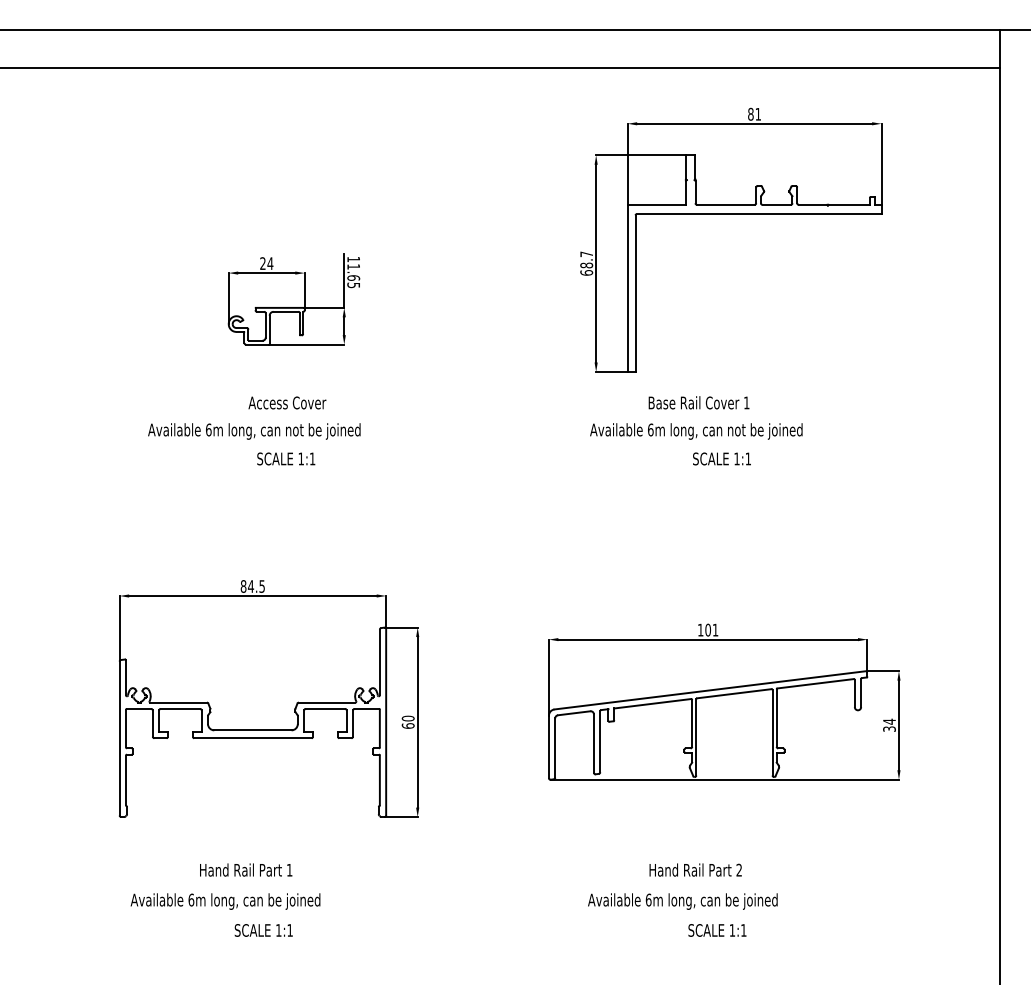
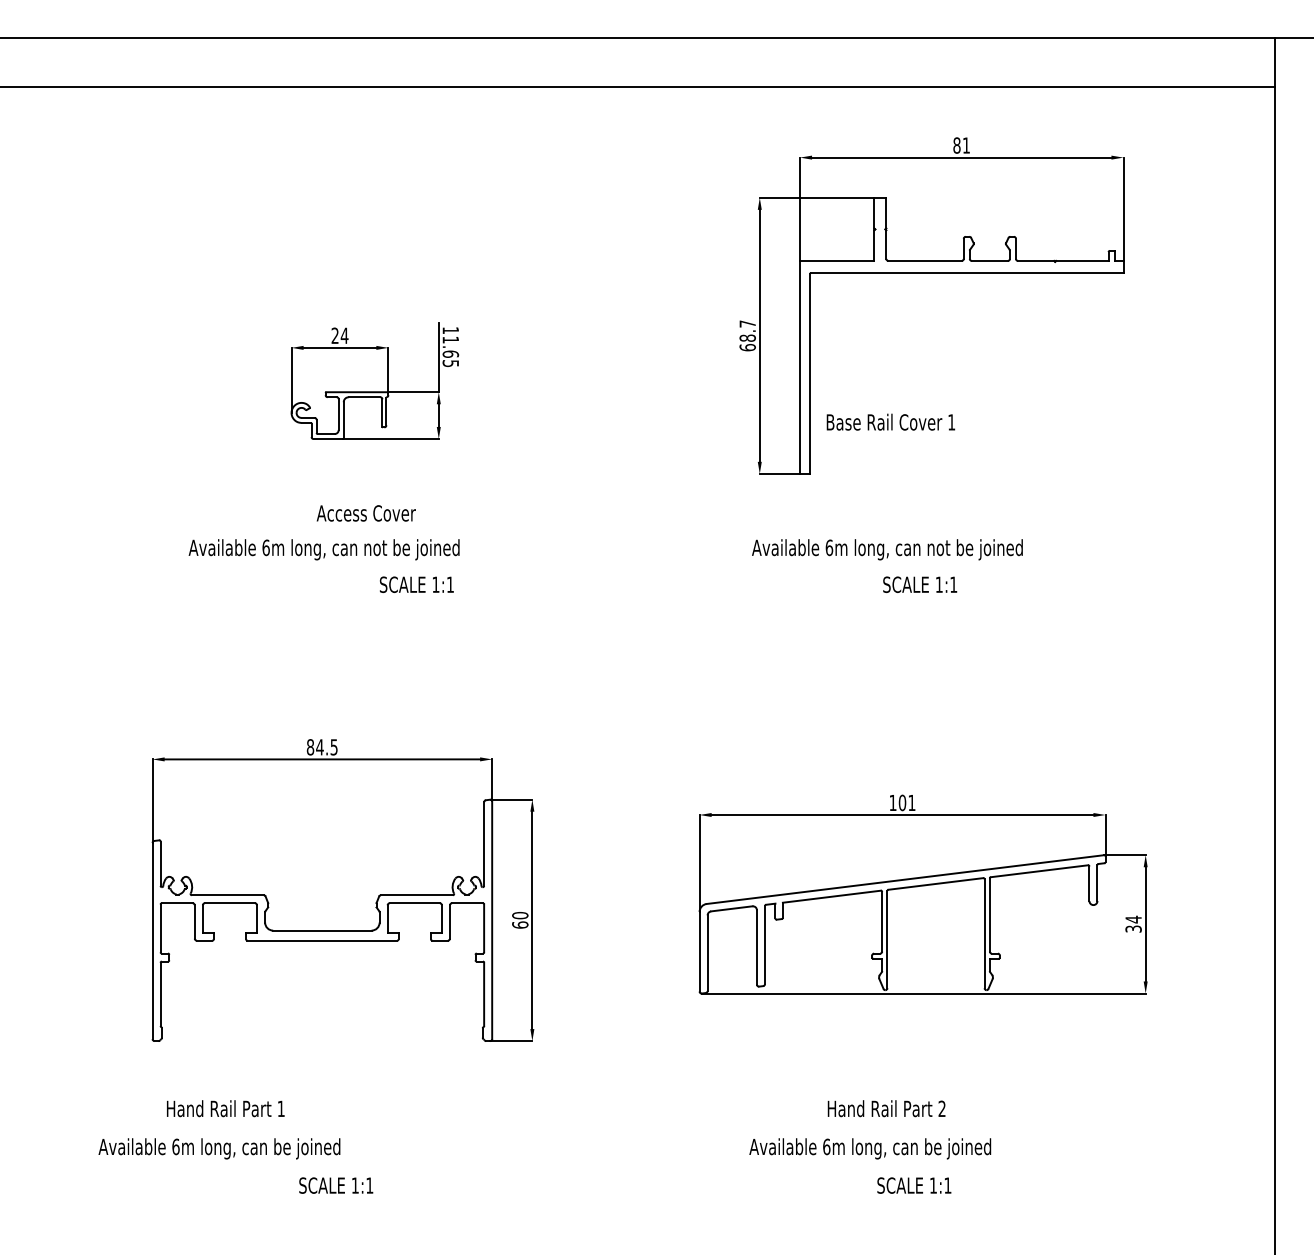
text: (698, 402) -> (890, 421), moved
text: (285, 458) -> (416, 584), moved
text: (245, 869) -> (225, 1108), moved
text: (225, 901) -> (219, 1148), moved

